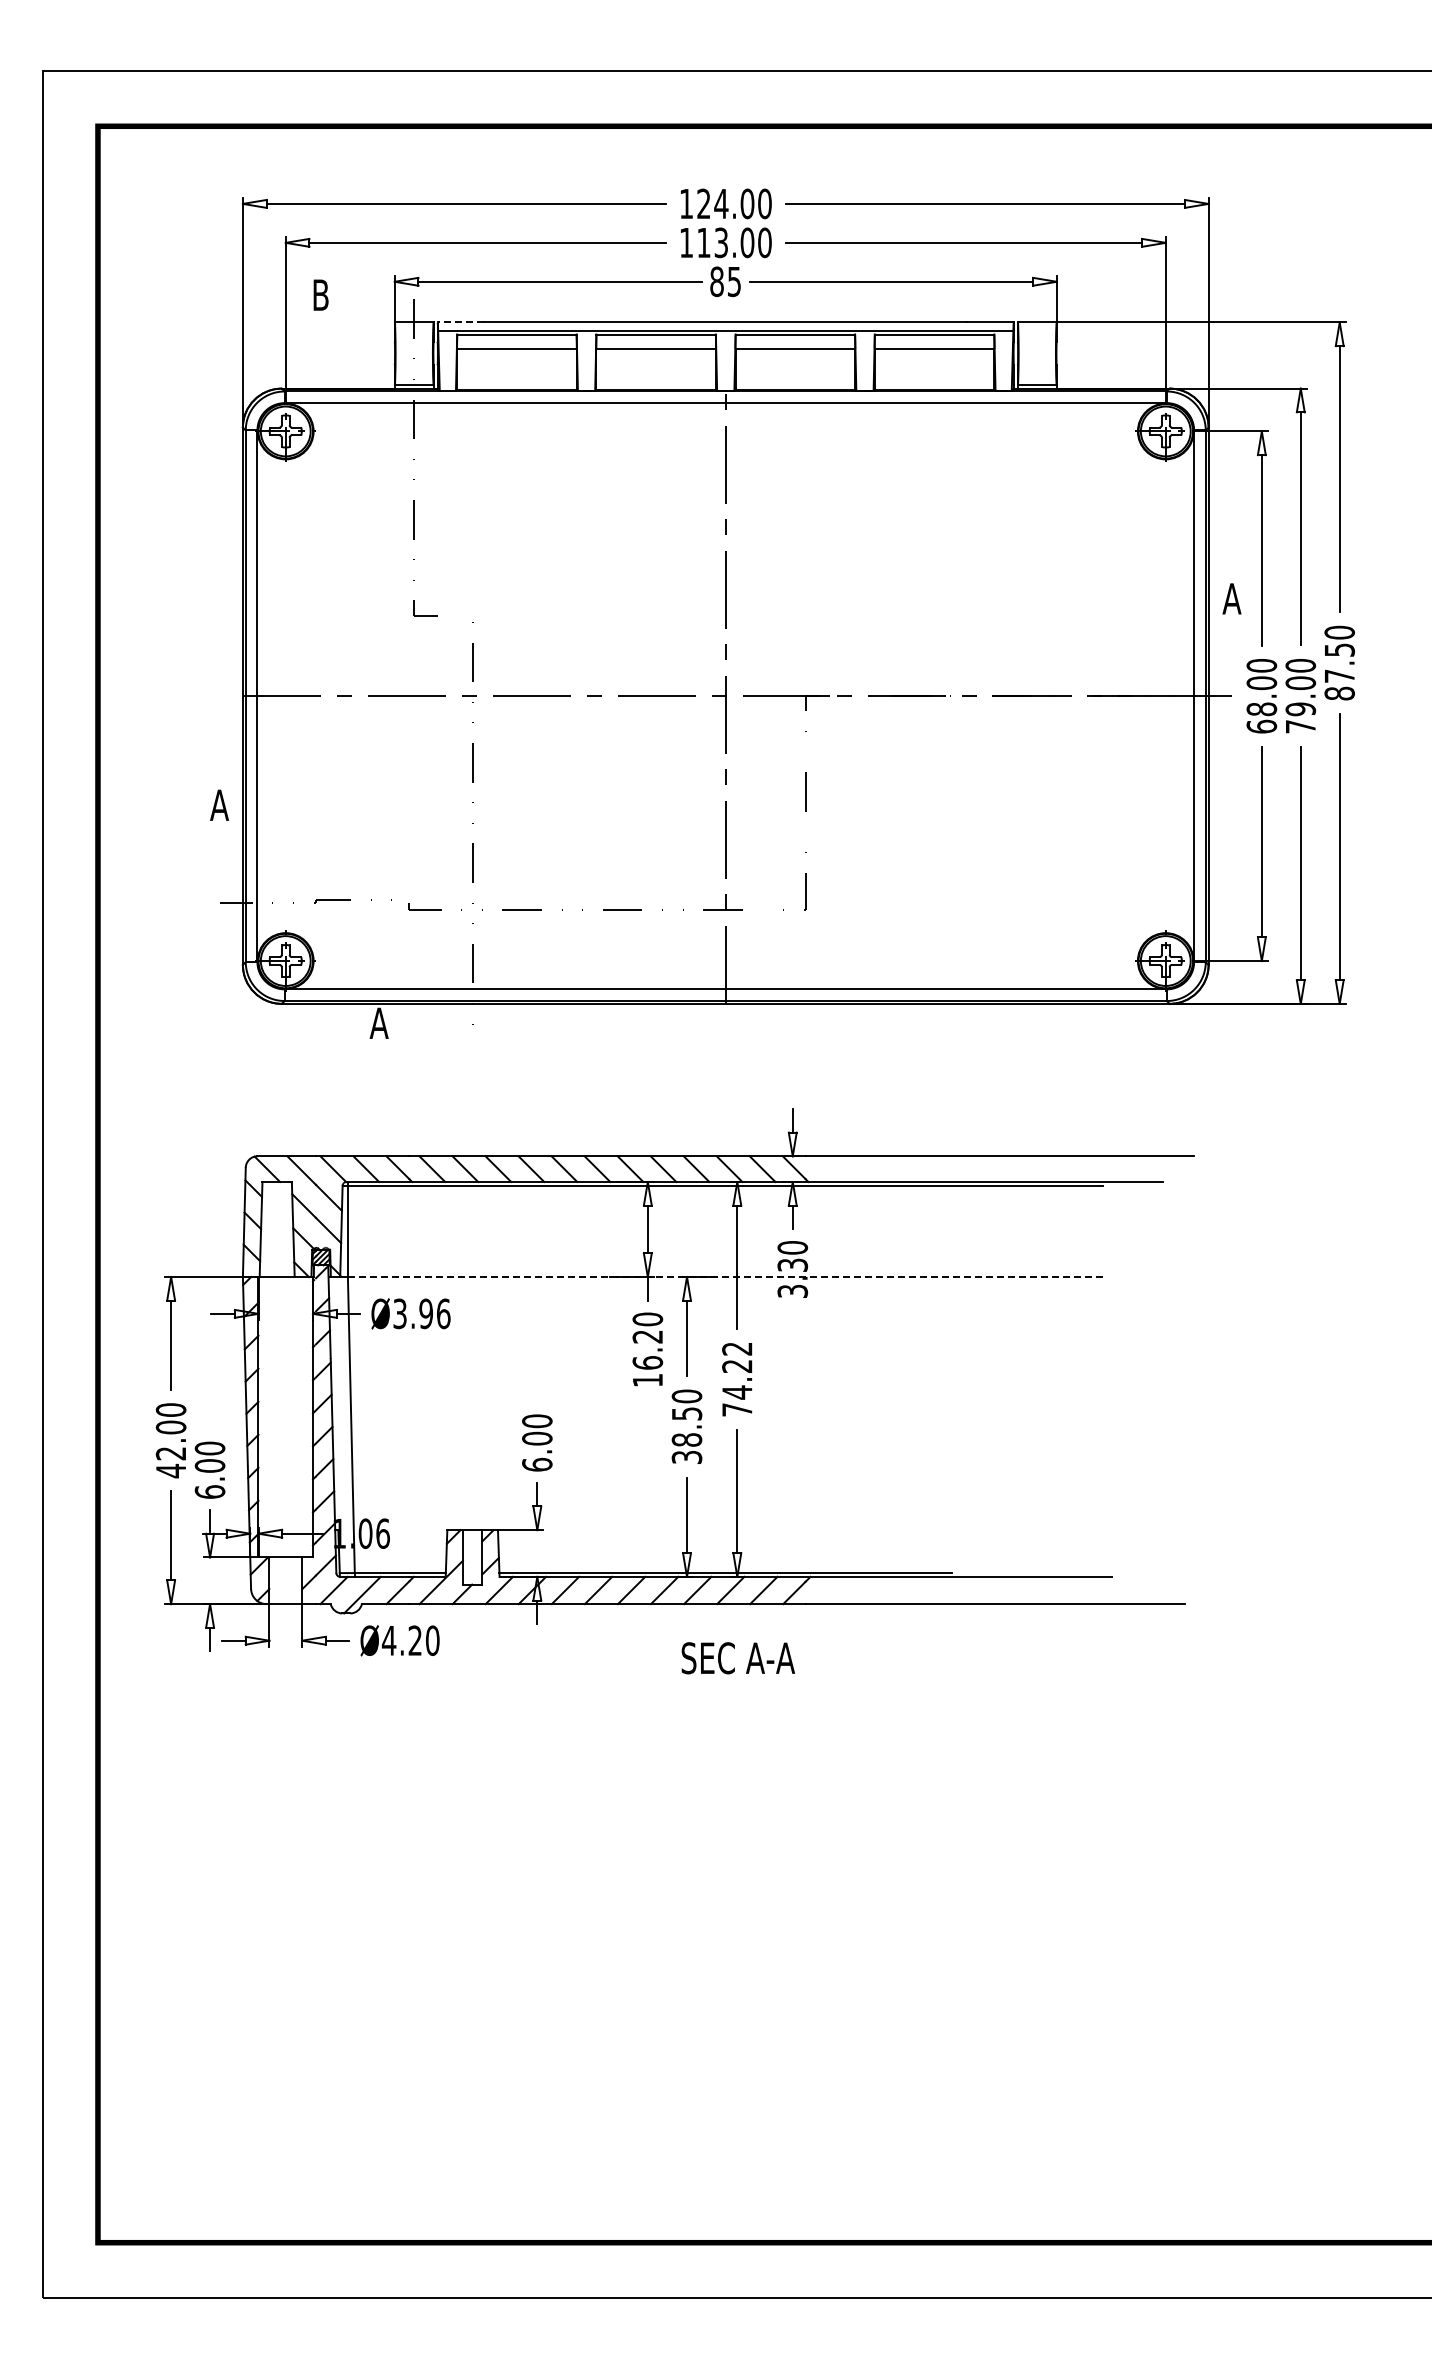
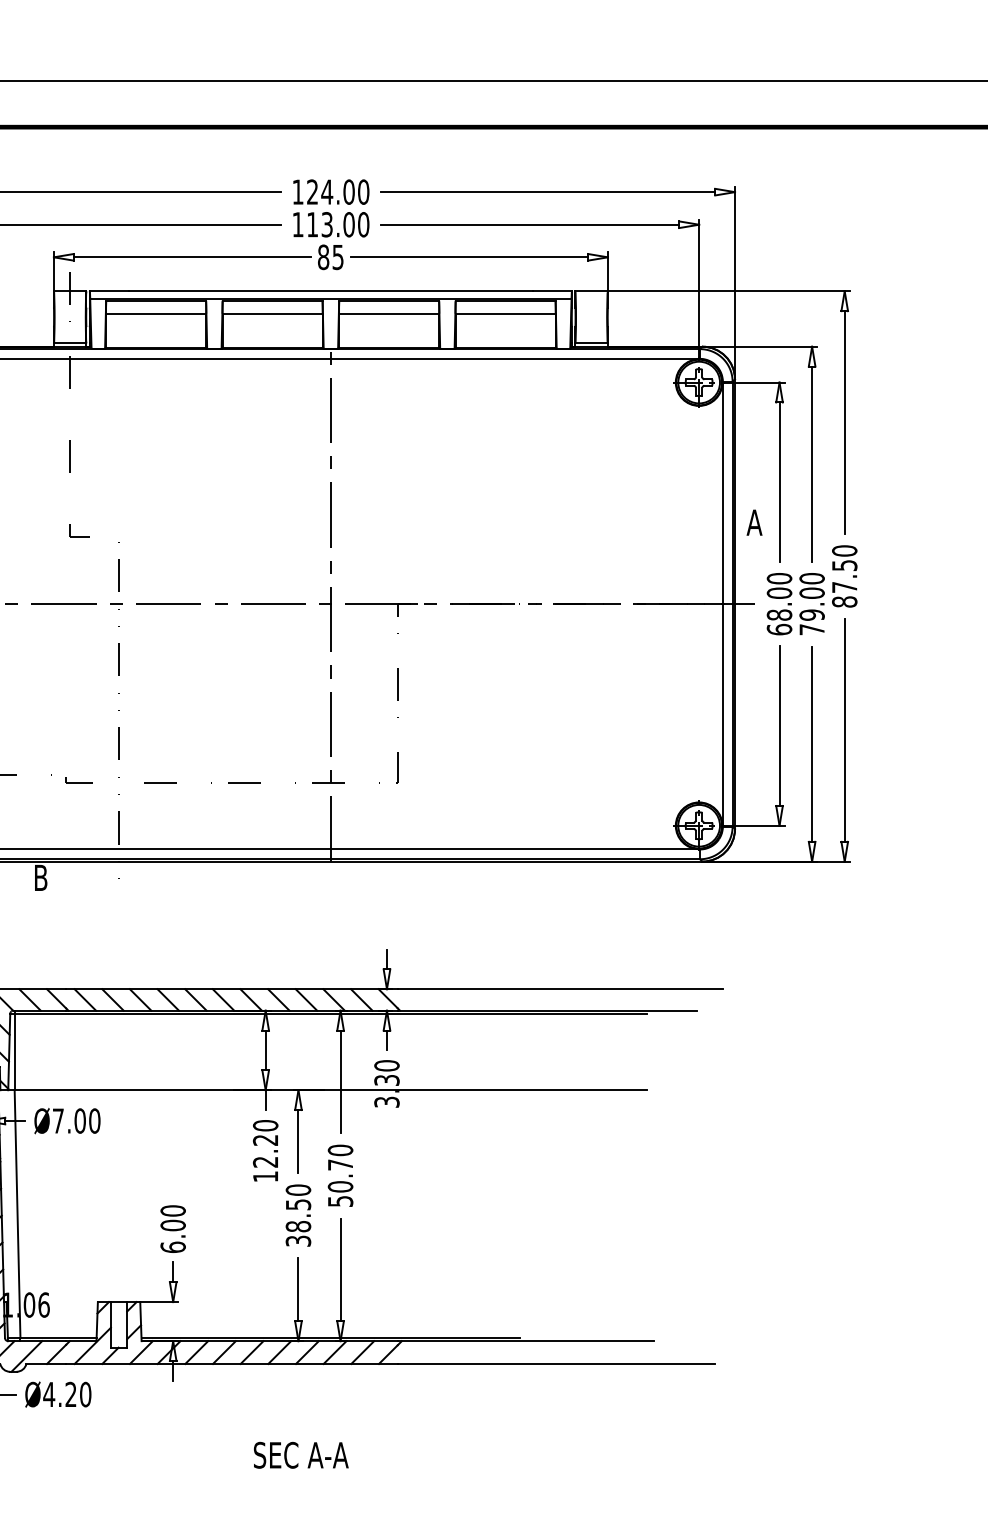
line: (460, 322) -> (108, 291), dashed -> solid
text: (378, 1022) -> (40, 877), A -> B
line: (725, 1277) -> (330, 1090), dashed -> solid
text: (421, 1313) -> (76, 1120), Ø3.96 -> Ø7.00
text: (647, 1362) -> (265, 1161), 16.20 -> 12.20
text: (737, 1379) -> (340, 1175), 74.22 -> 50.70
text: (738, 1658) -> (301, 1455), moved

